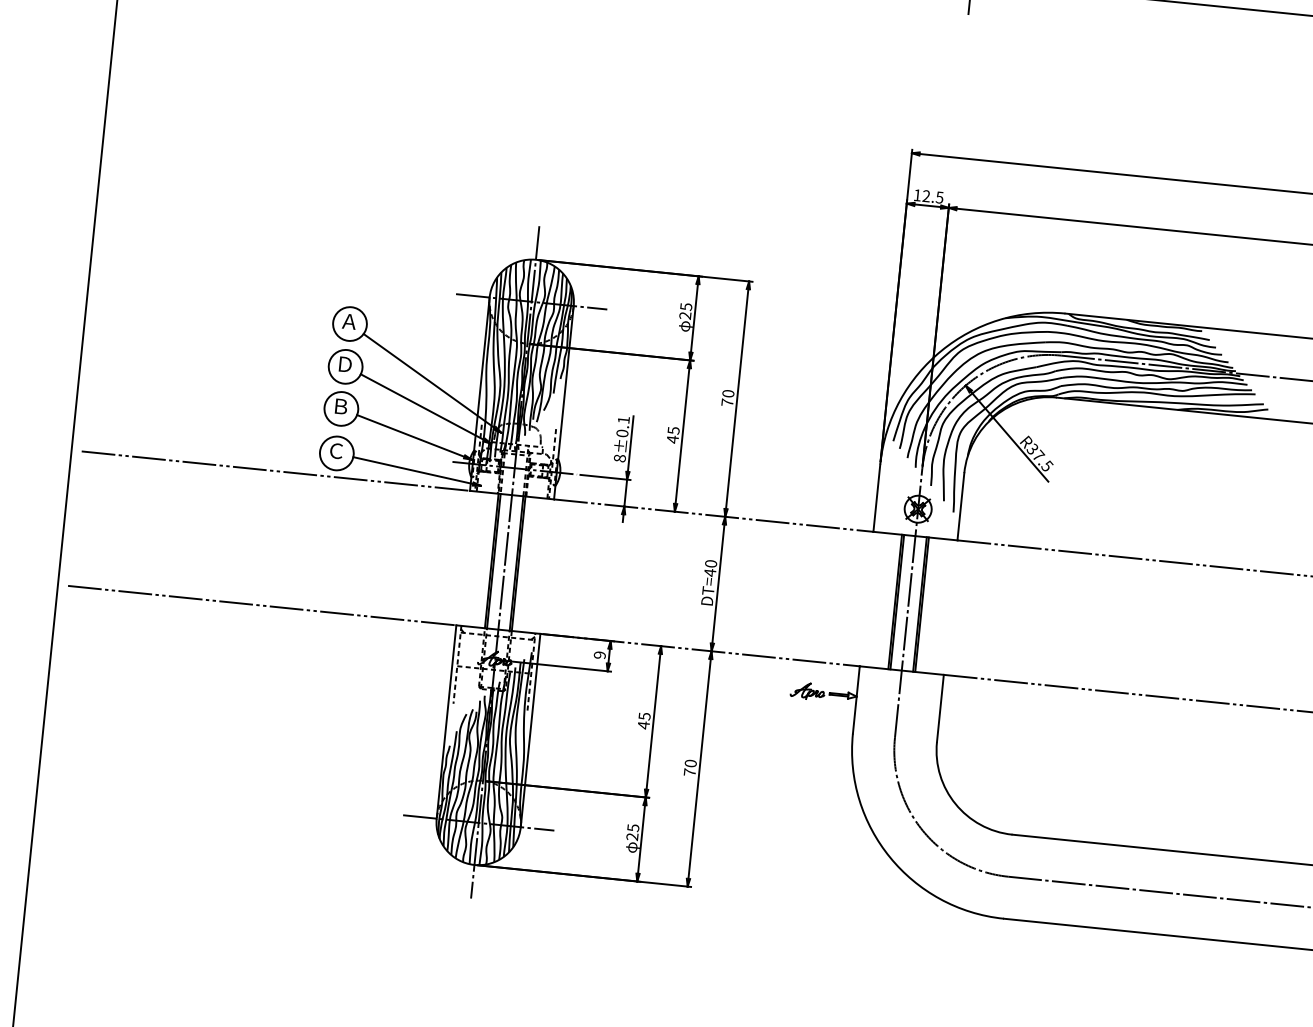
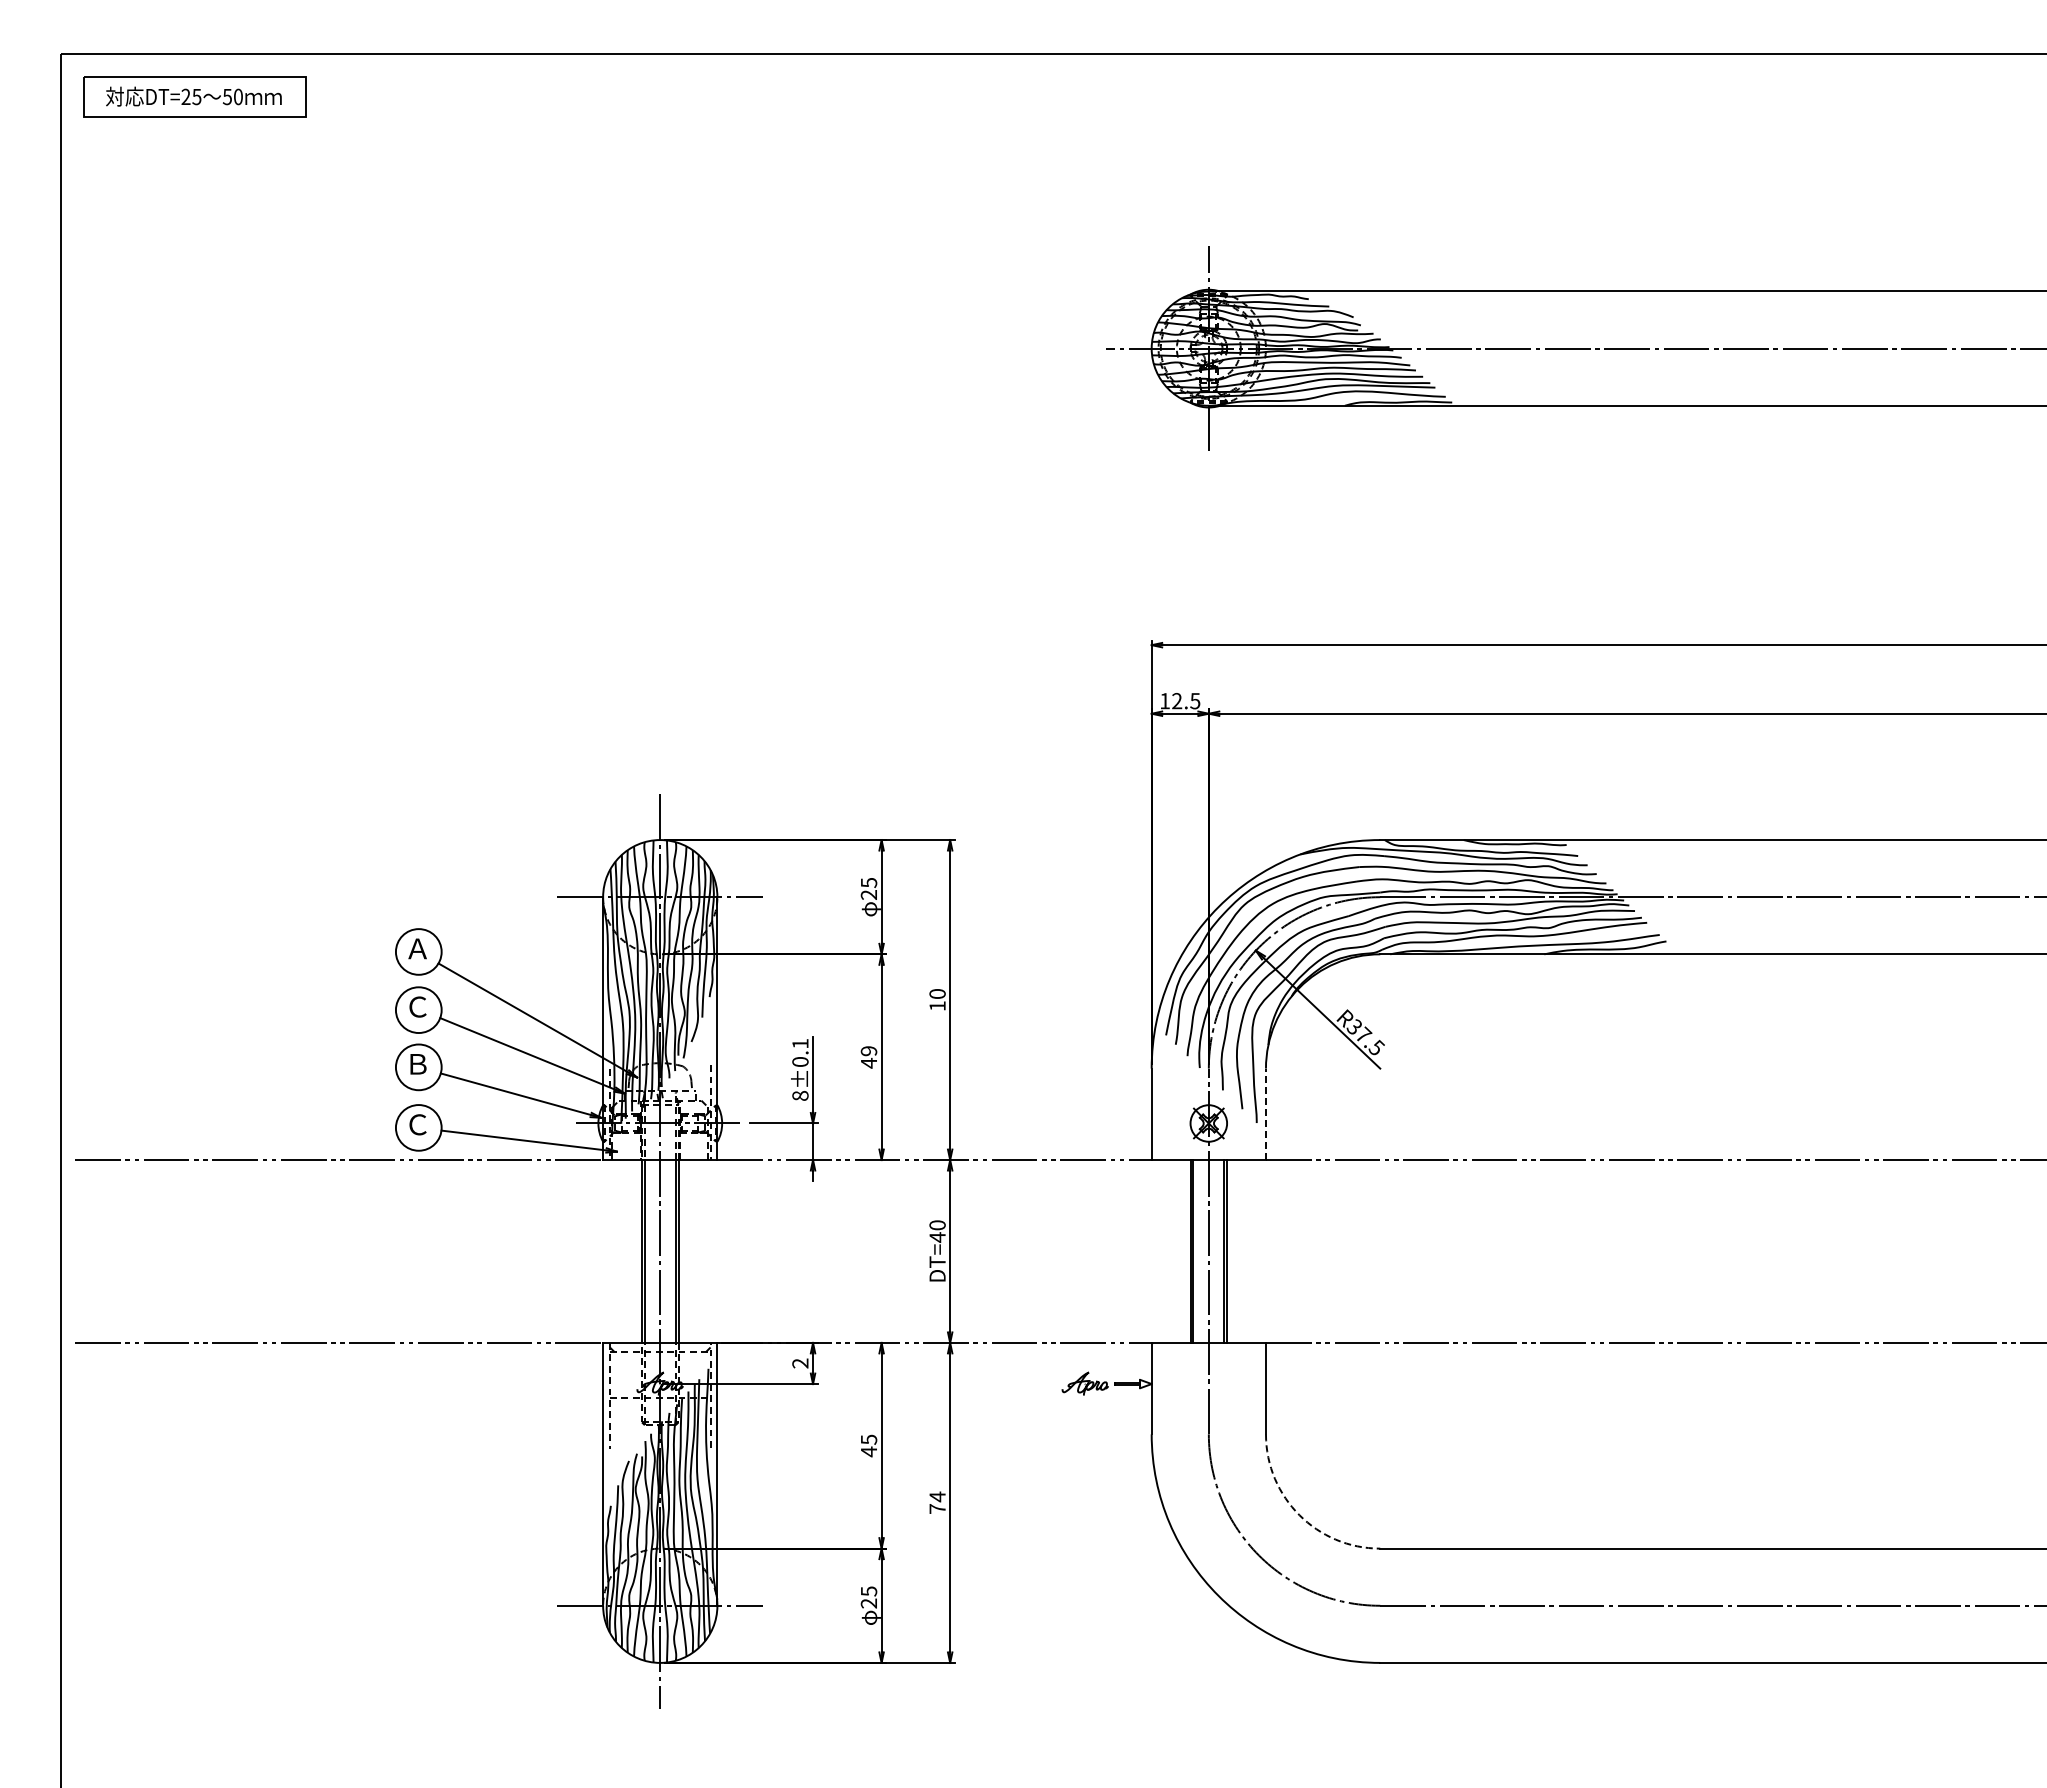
text: (344, 364) -> (417, 1006), Ｄ -> Ｃ
text: (727, 402) -> (937, 1006), 70 -> 10
text: (673, 430) -> (868, 1051), 45 -> 49
line: (960, 506) -> (1265, 1114), solid -> dashed
text: (599, 655) -> (800, 1363), 9 -> 2
text: (690, 763) -> (937, 1496), 70 -> 74
arc: (955, 804) -> (1299, 1515), solid -> dashed

